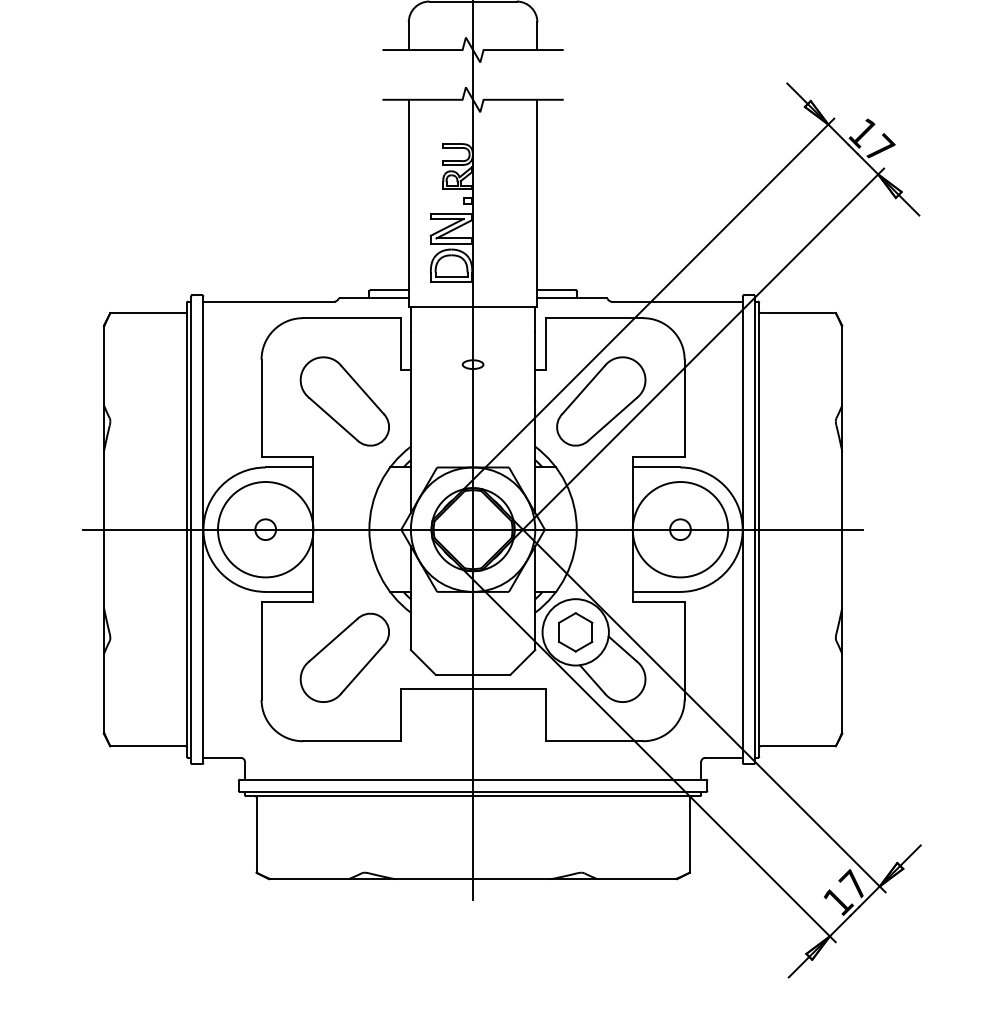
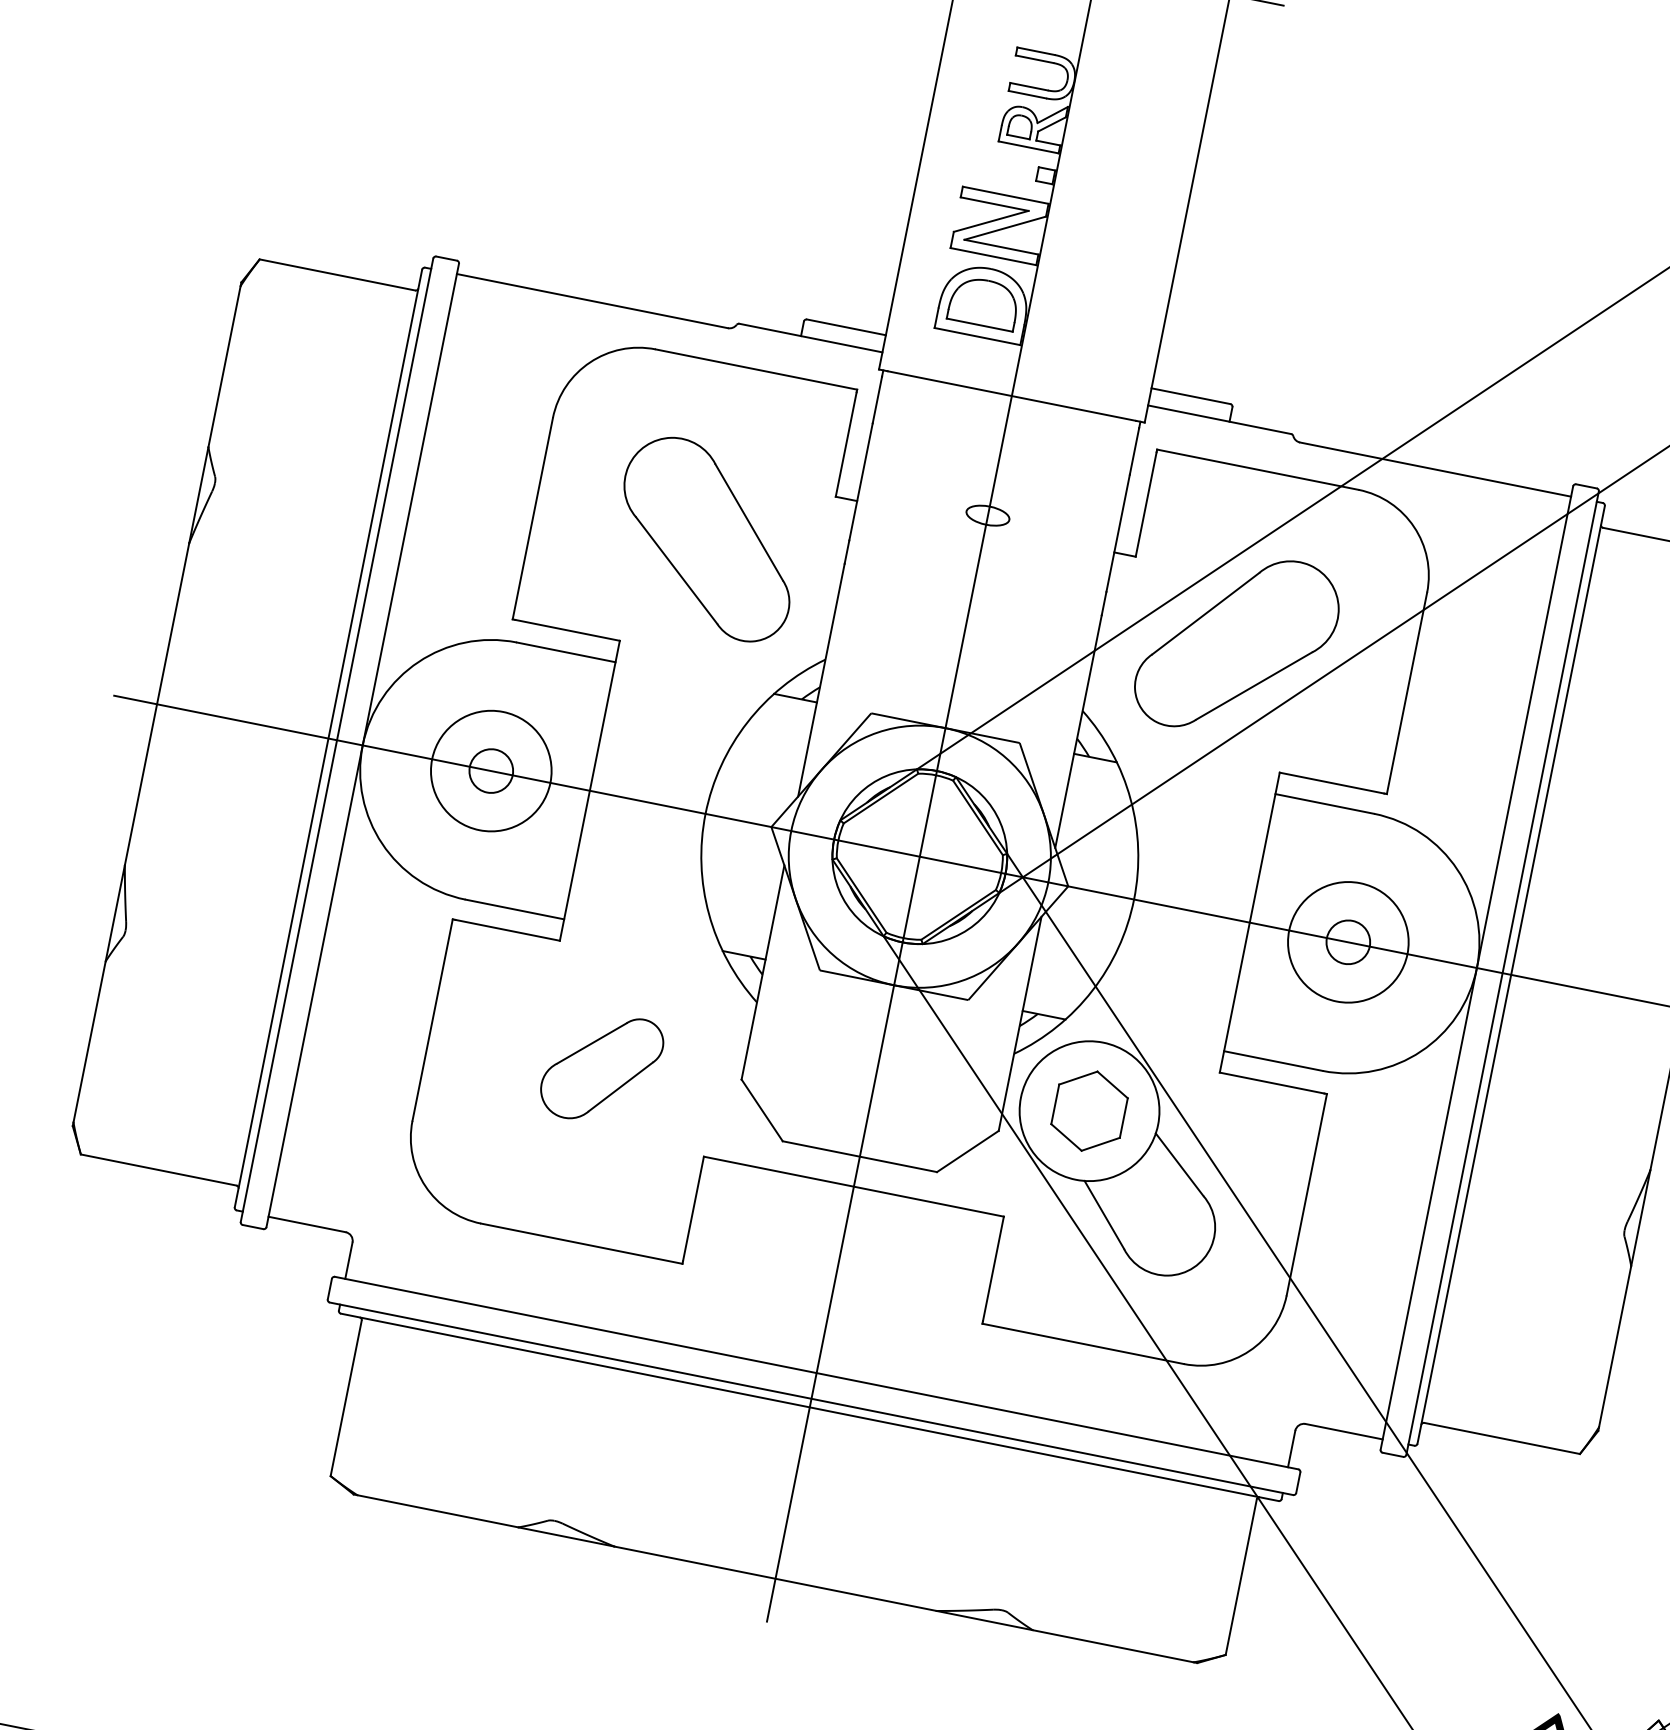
circle: (265, 529) -> (490, 770), size x0.6
circle: (680, 529) -> (1348, 941), size x0.6
part: (344, 657) -> (601, 1067), size x0.6

